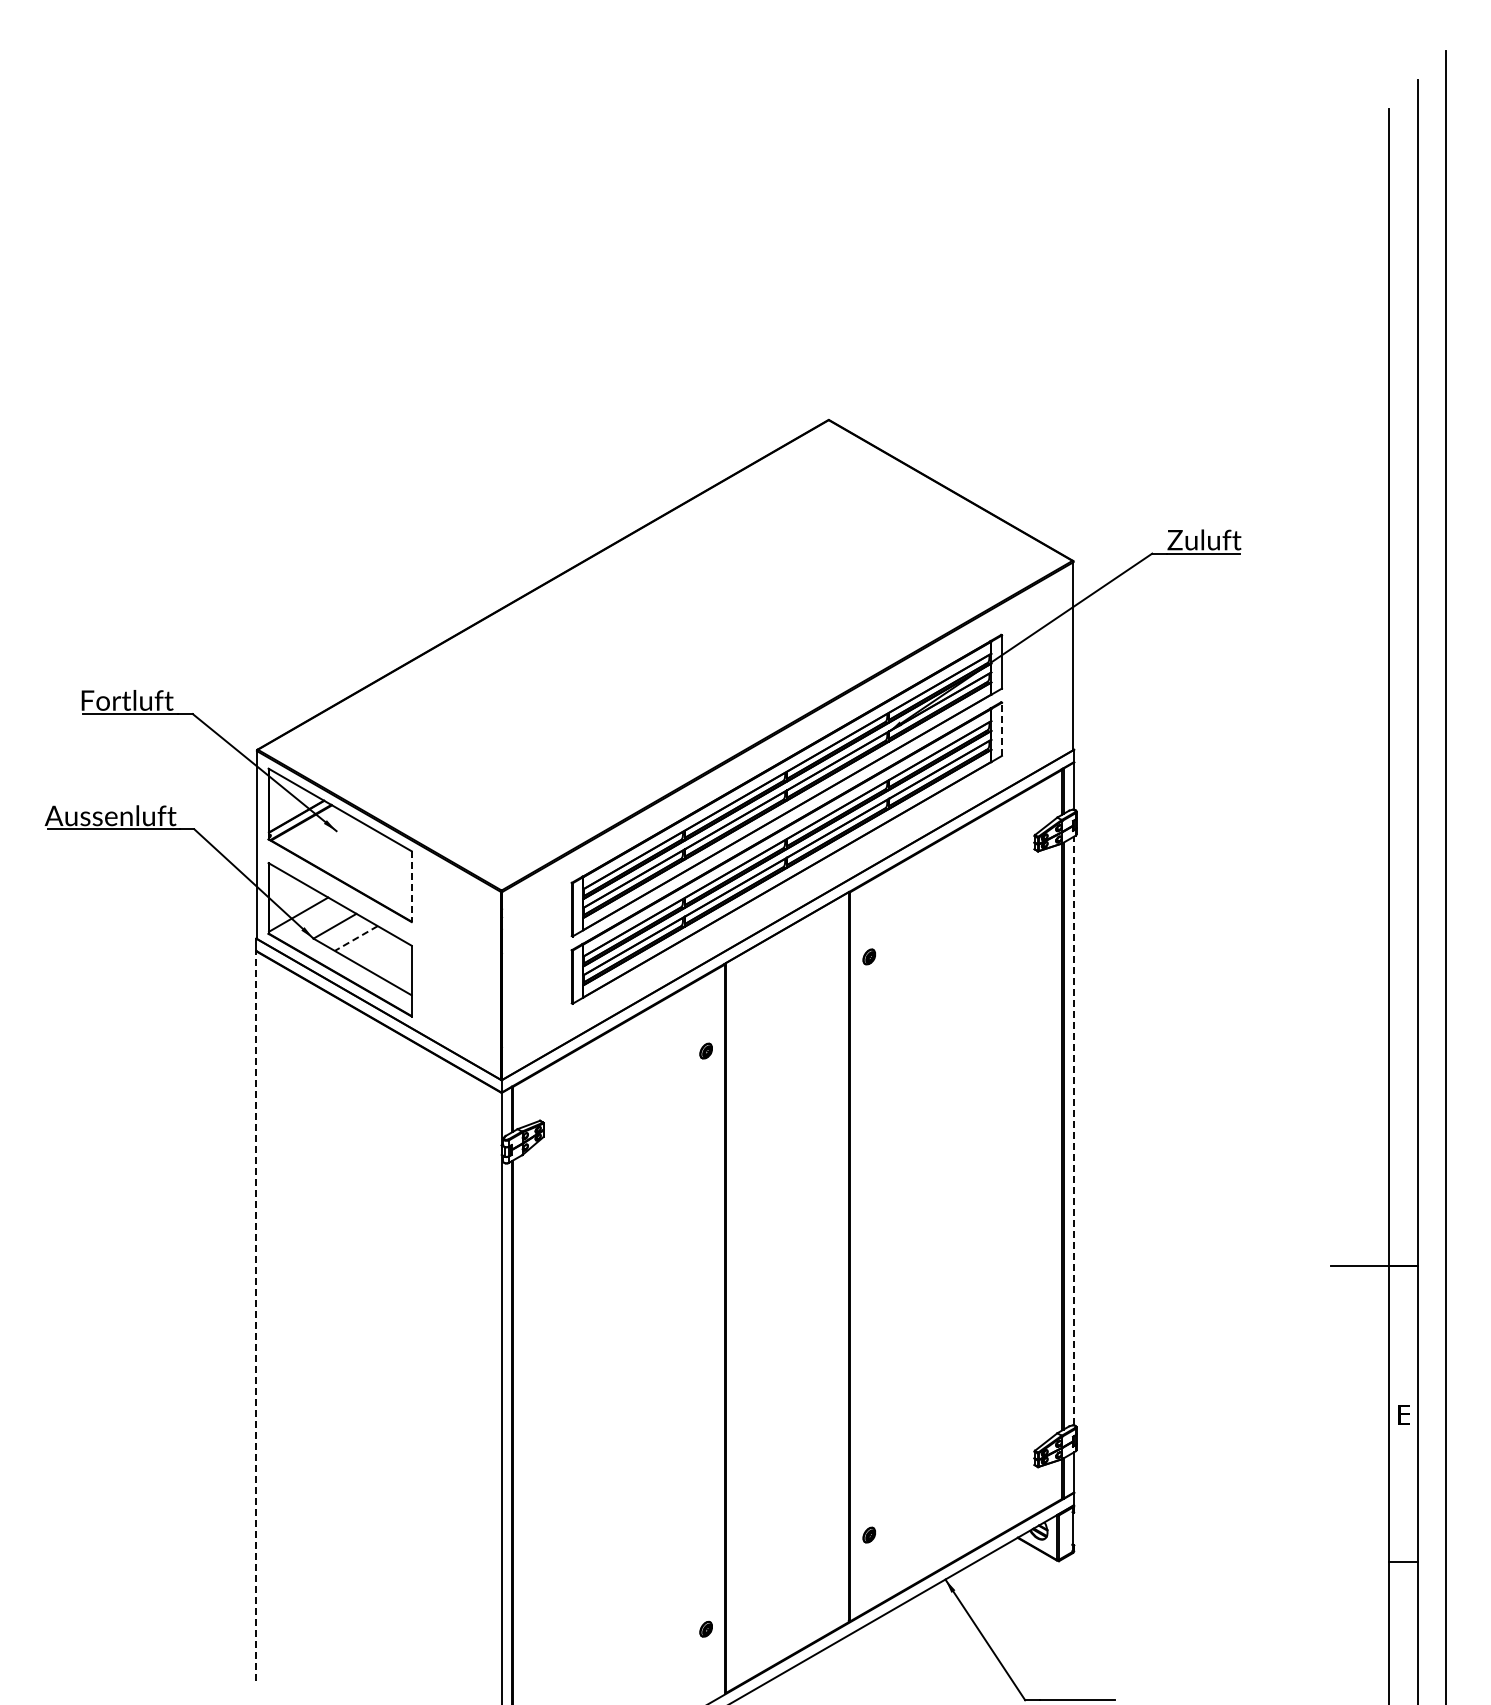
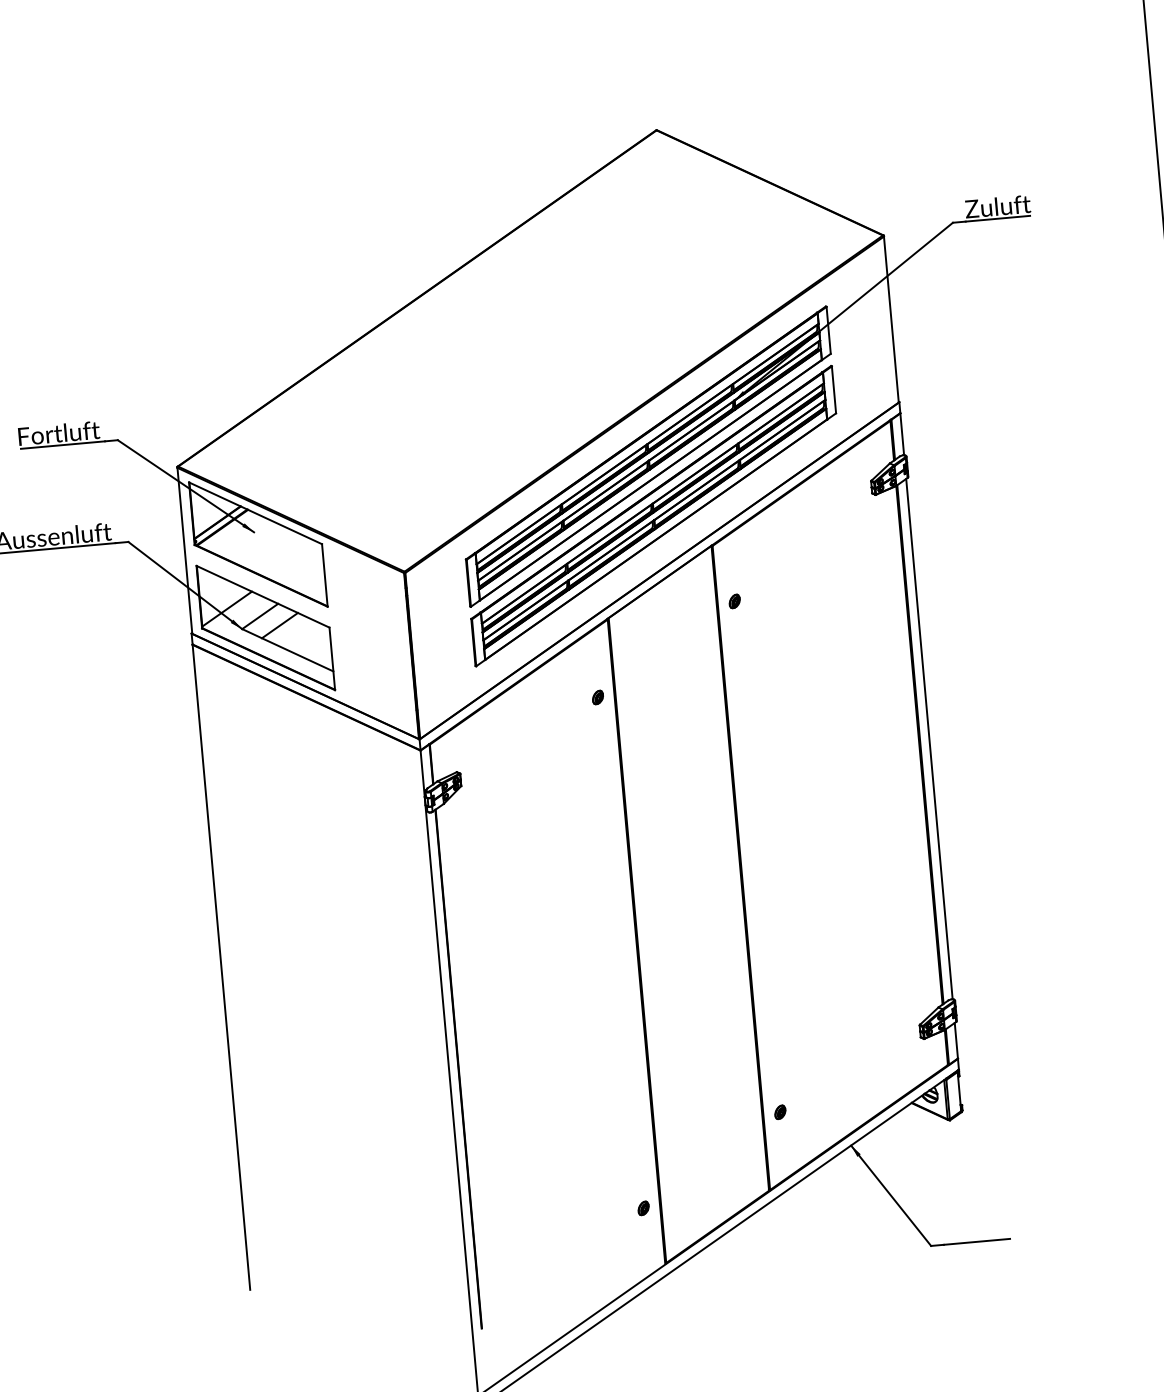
line: (1001, 729) -> (833, 390), dashed -> solid
line: (411, 887) -> (324, 576), dashed -> solid
line: (356, 938) -> (280, 625), dashed -> solid
line: (1074, 1130) -> (929, 738), dashed -> solid
line: (256, 1316) -> (221, 967), dashed -> solid

